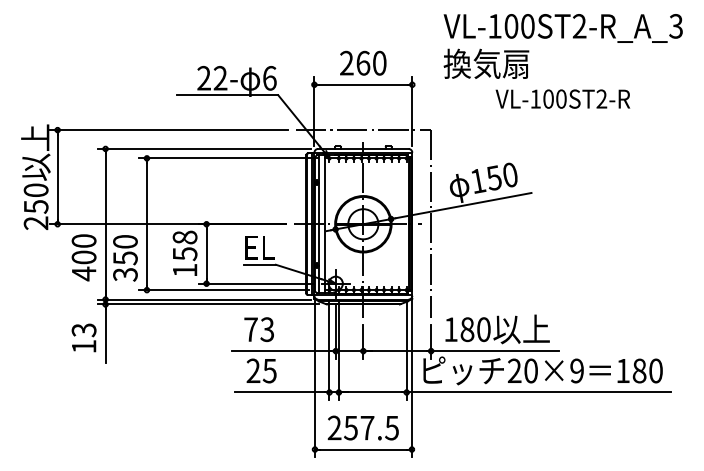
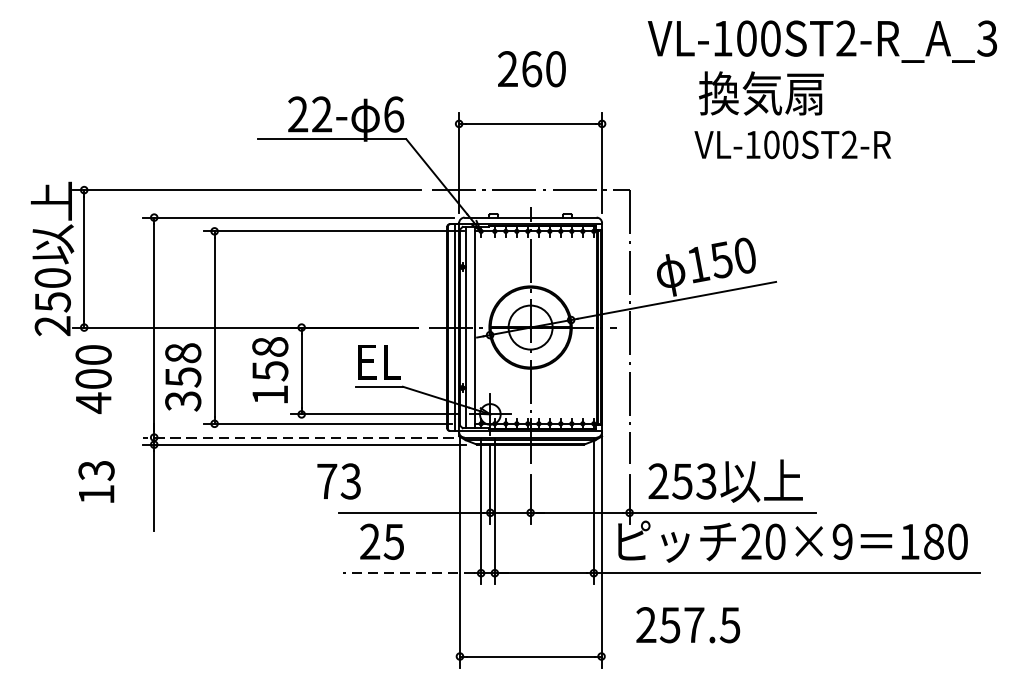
text: (363, 62) -> (532, 68), moved
text: (486, 63) -> (761, 92), moved
text: (562, 98) -> (792, 143), moved
text: (125, 241) -> (183, 352), 350 -> 358
text: (83, 257) -> (92, 379), moved
line: (203, 299) -> (297, 437), solid -> dashed
text: (258, 329) -> (338, 481), moved
text: (467, 329) -> (682, 481), 180 -> 253
text: (83, 337) -> (95, 481), moved
line: (279, 392) -> (408, 573), solid -> dashed
text: (362, 427) -> (687, 624), moved

